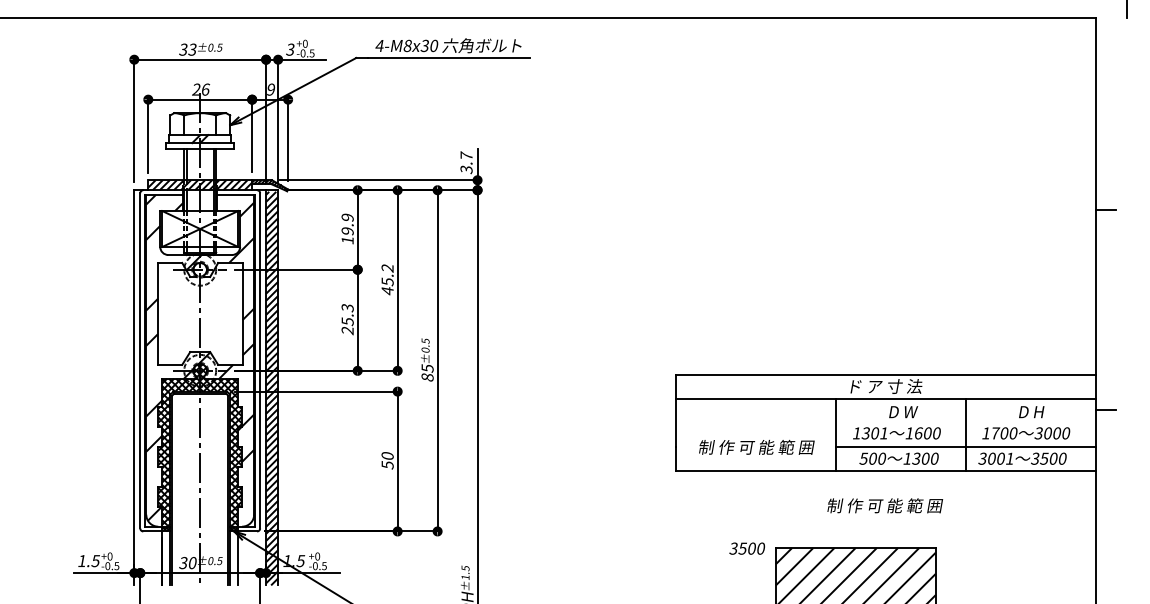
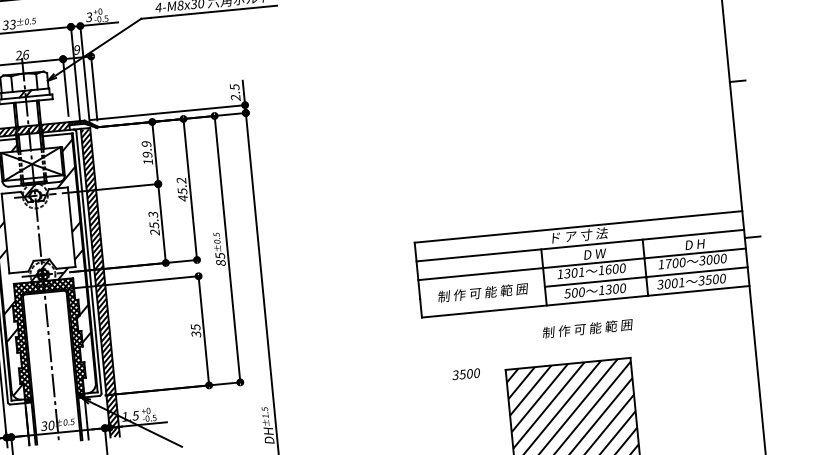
text: (466, 162) -> (235, 92), 3.7 -> 2.5
line: (885, 423) -> (581, 264), added
text: (387, 459) -> (195, 329), 50 -> 35
text: (746, 548) -> (465, 374), moved

